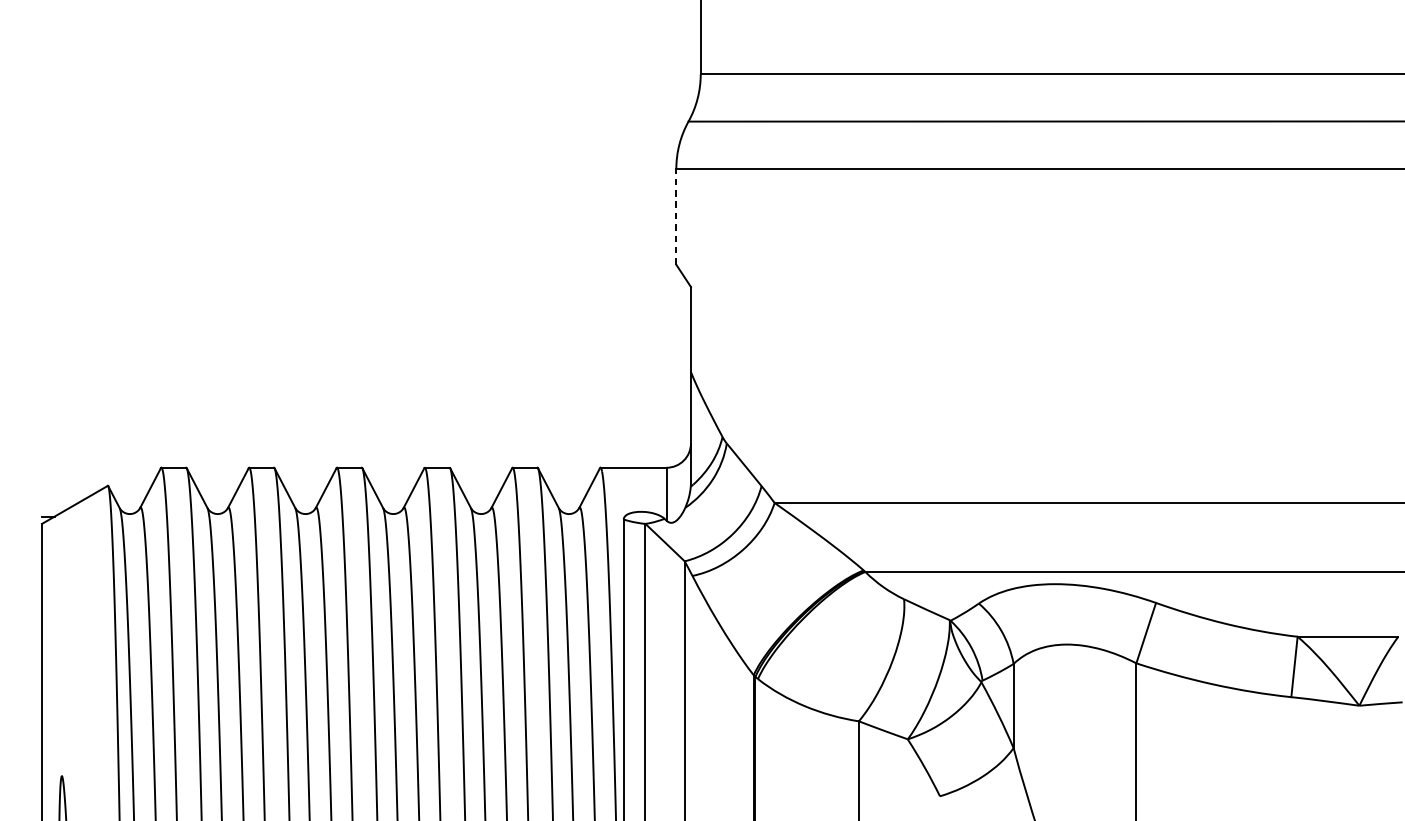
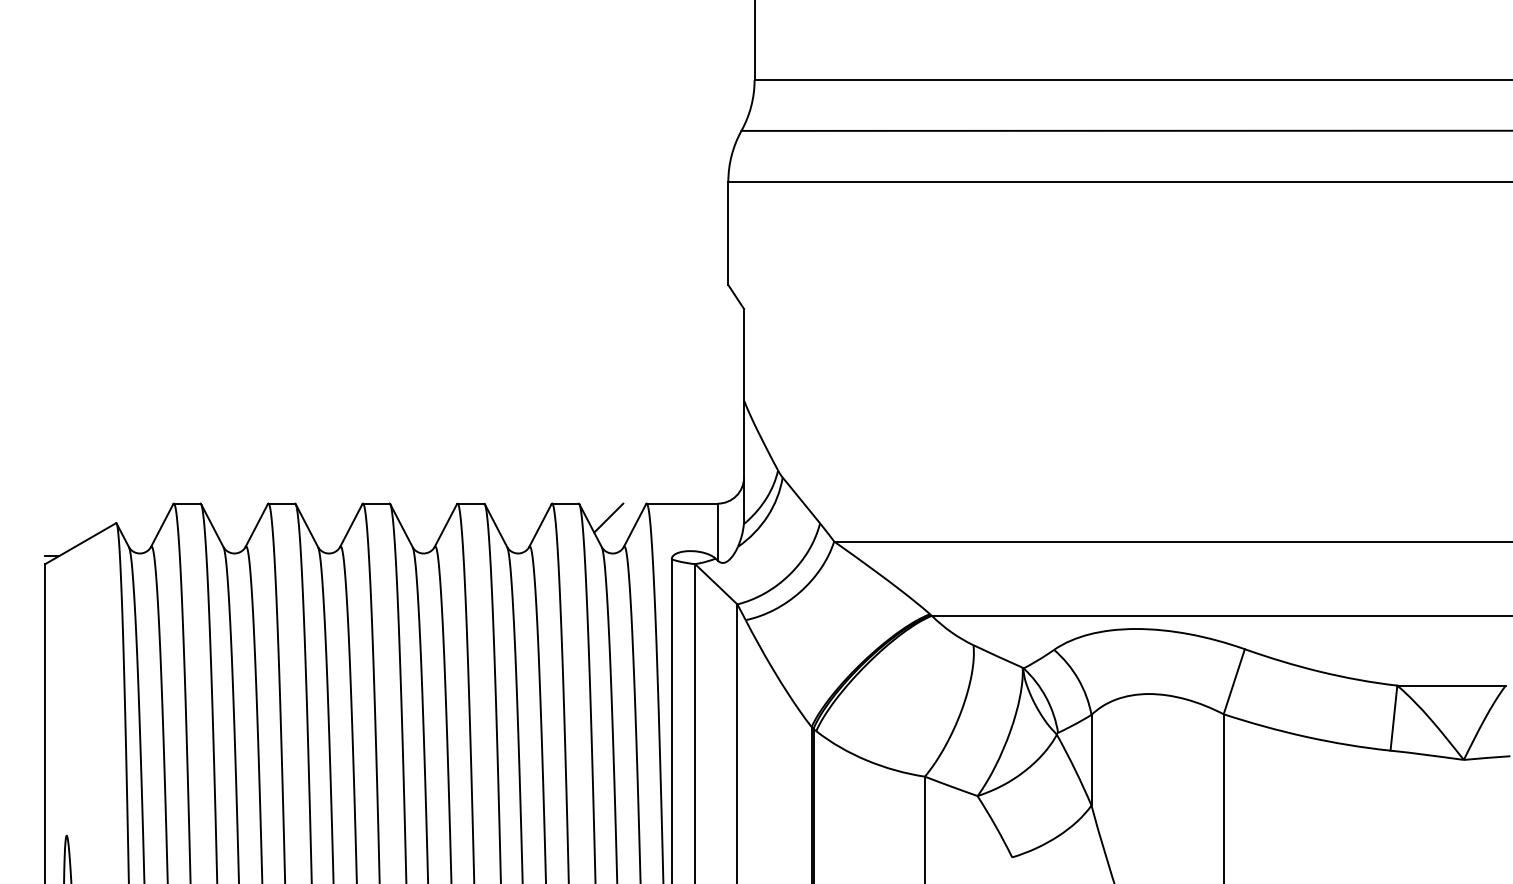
line: (676, 216) -> (728, 233), dashed -> solid
line: (565, 480) -> (608, 517), added

